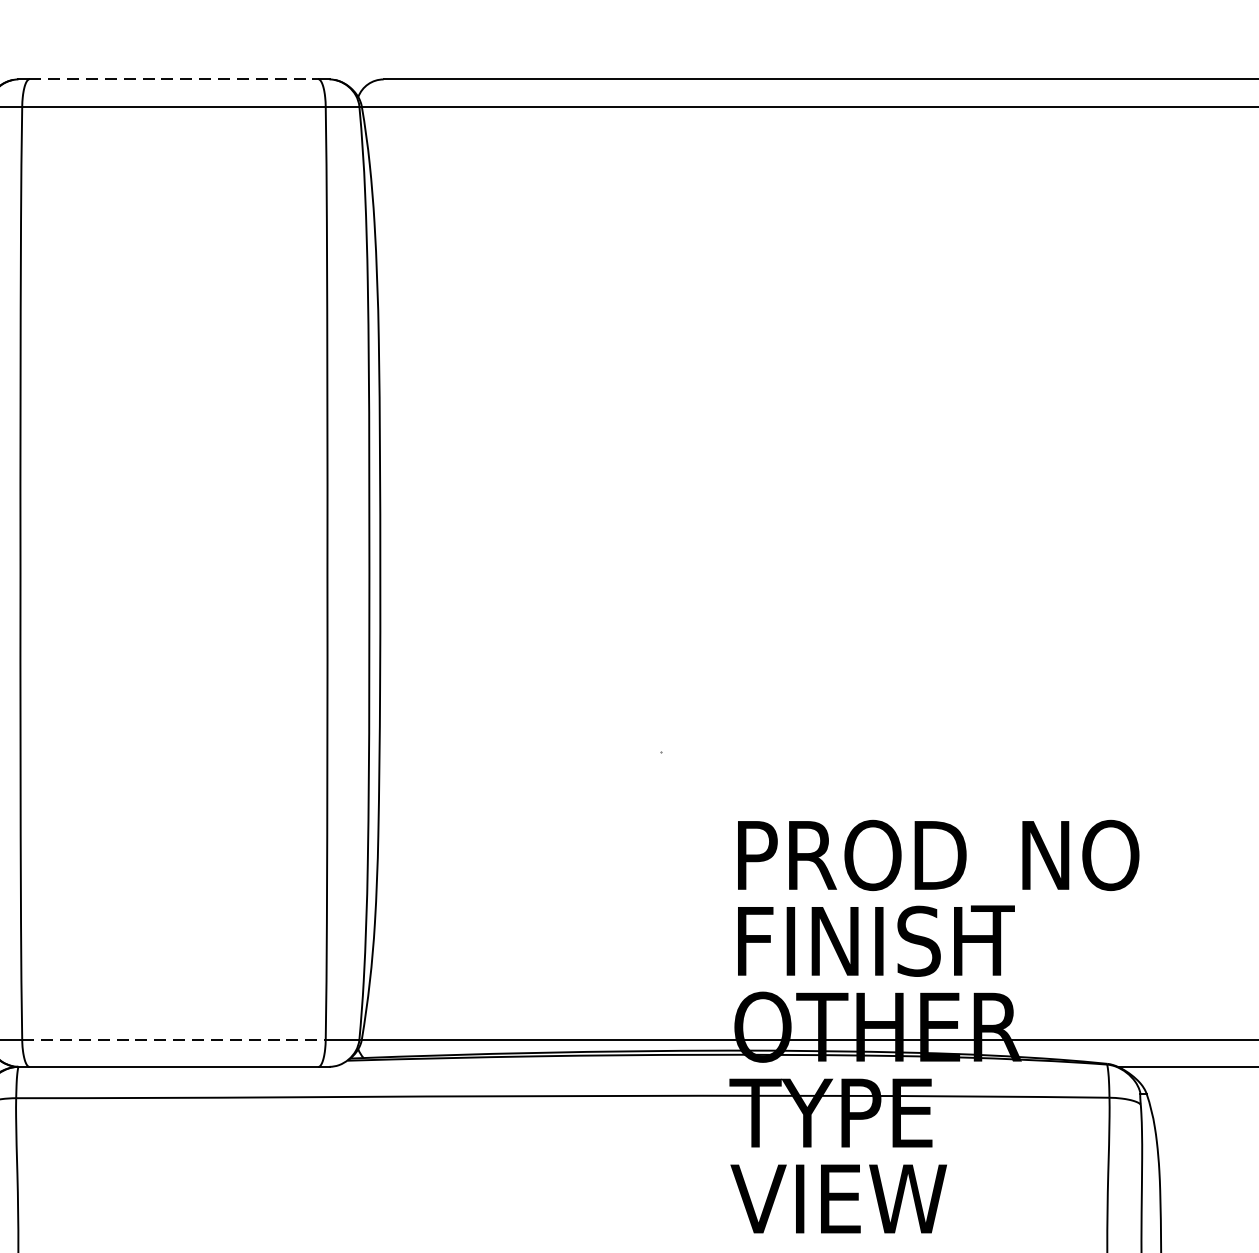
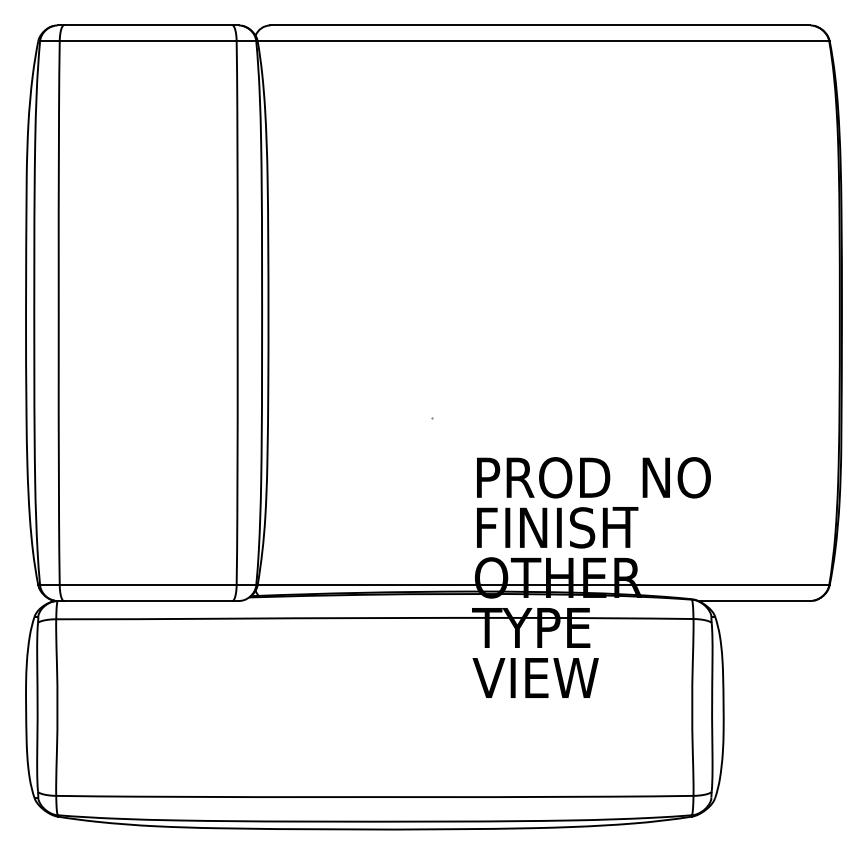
line: (174, 79) -> (148, 25), dashed -> solid
line: (174, 1040) -> (148, 585), dashed -> solid

